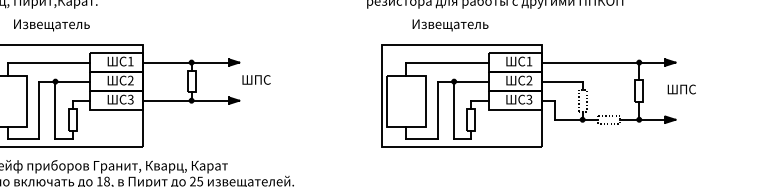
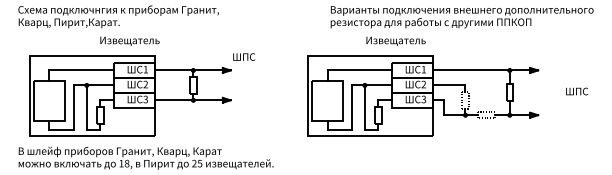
text: (51, 24) -> (129, 40), moved
text: (256, 79) -> (244, 56), moved
part: (529, 94) -> (423, 95), moved

